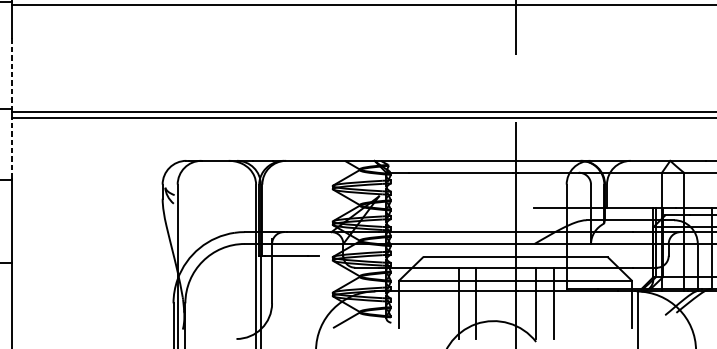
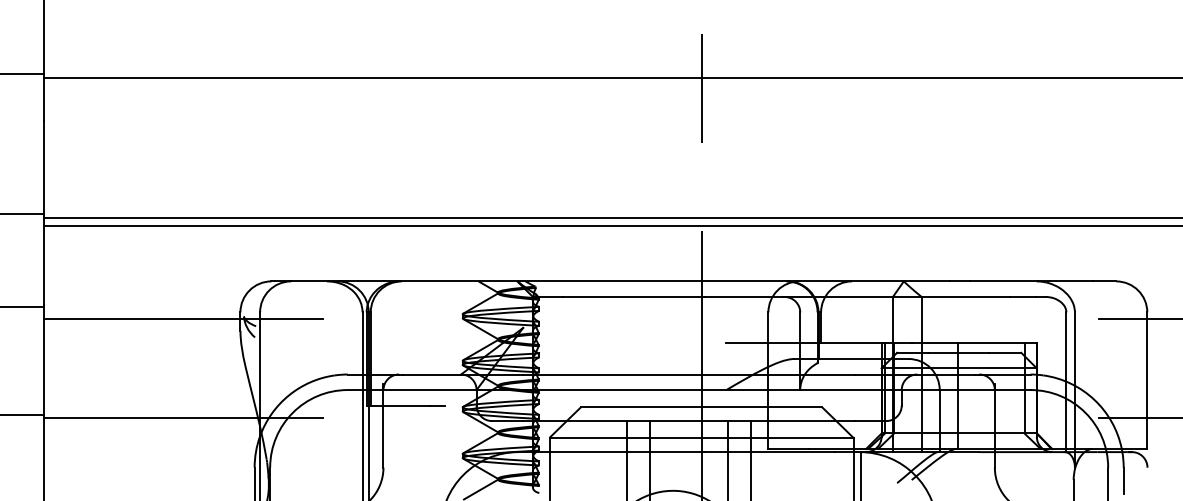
line: (11, 75) -> (43, 169), dashed -> solid
line: (11, 147) -> (43, 264), dashed -> solid
line: (118, 190) -> (182, 319), added
line: (118, 265) -> (182, 418), added

